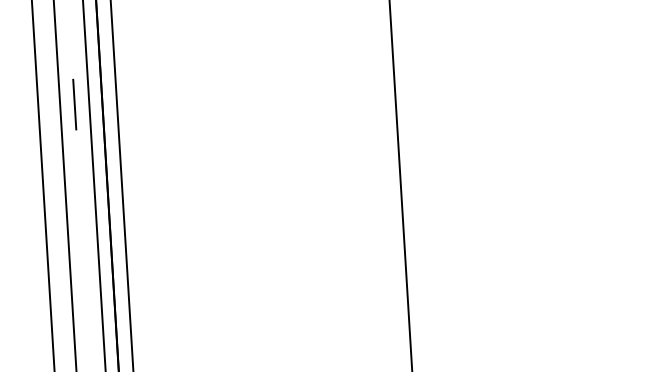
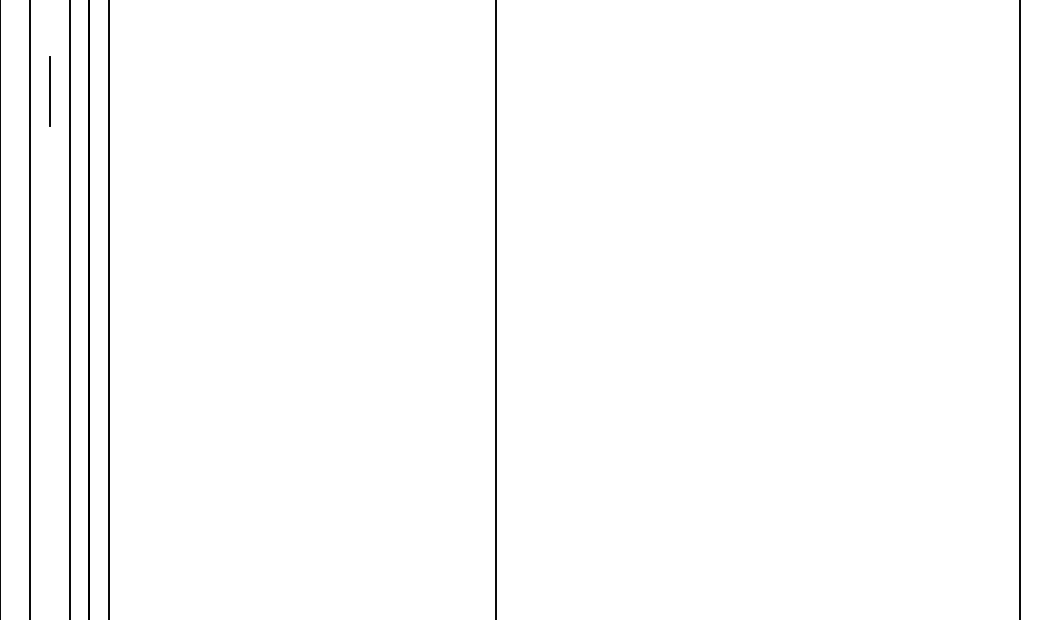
line: (74, 104) -> (49, 91), moved

